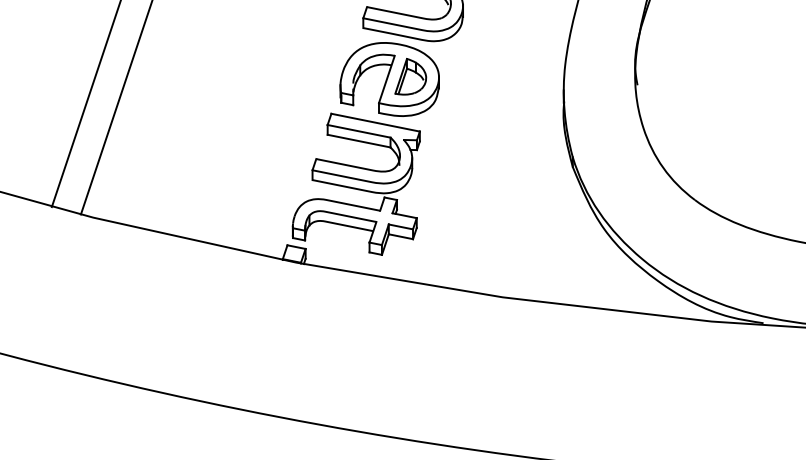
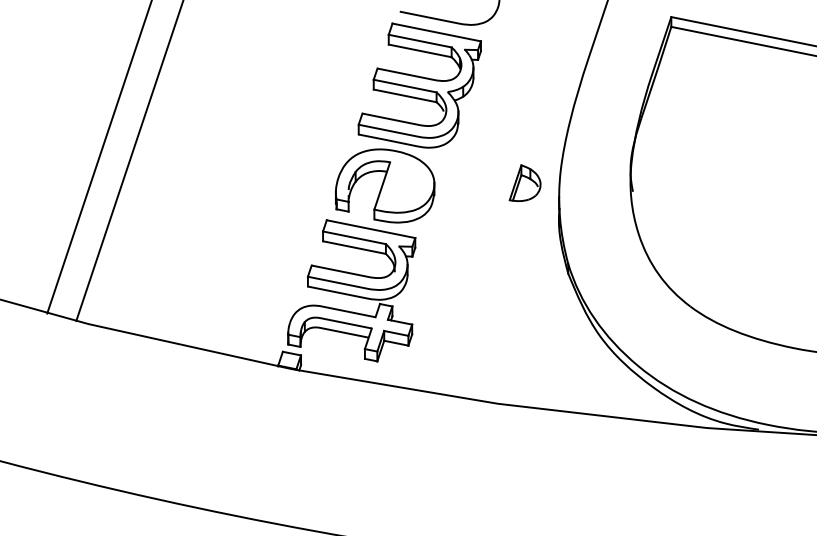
part: (410, 76) -> (524, 182), moved

